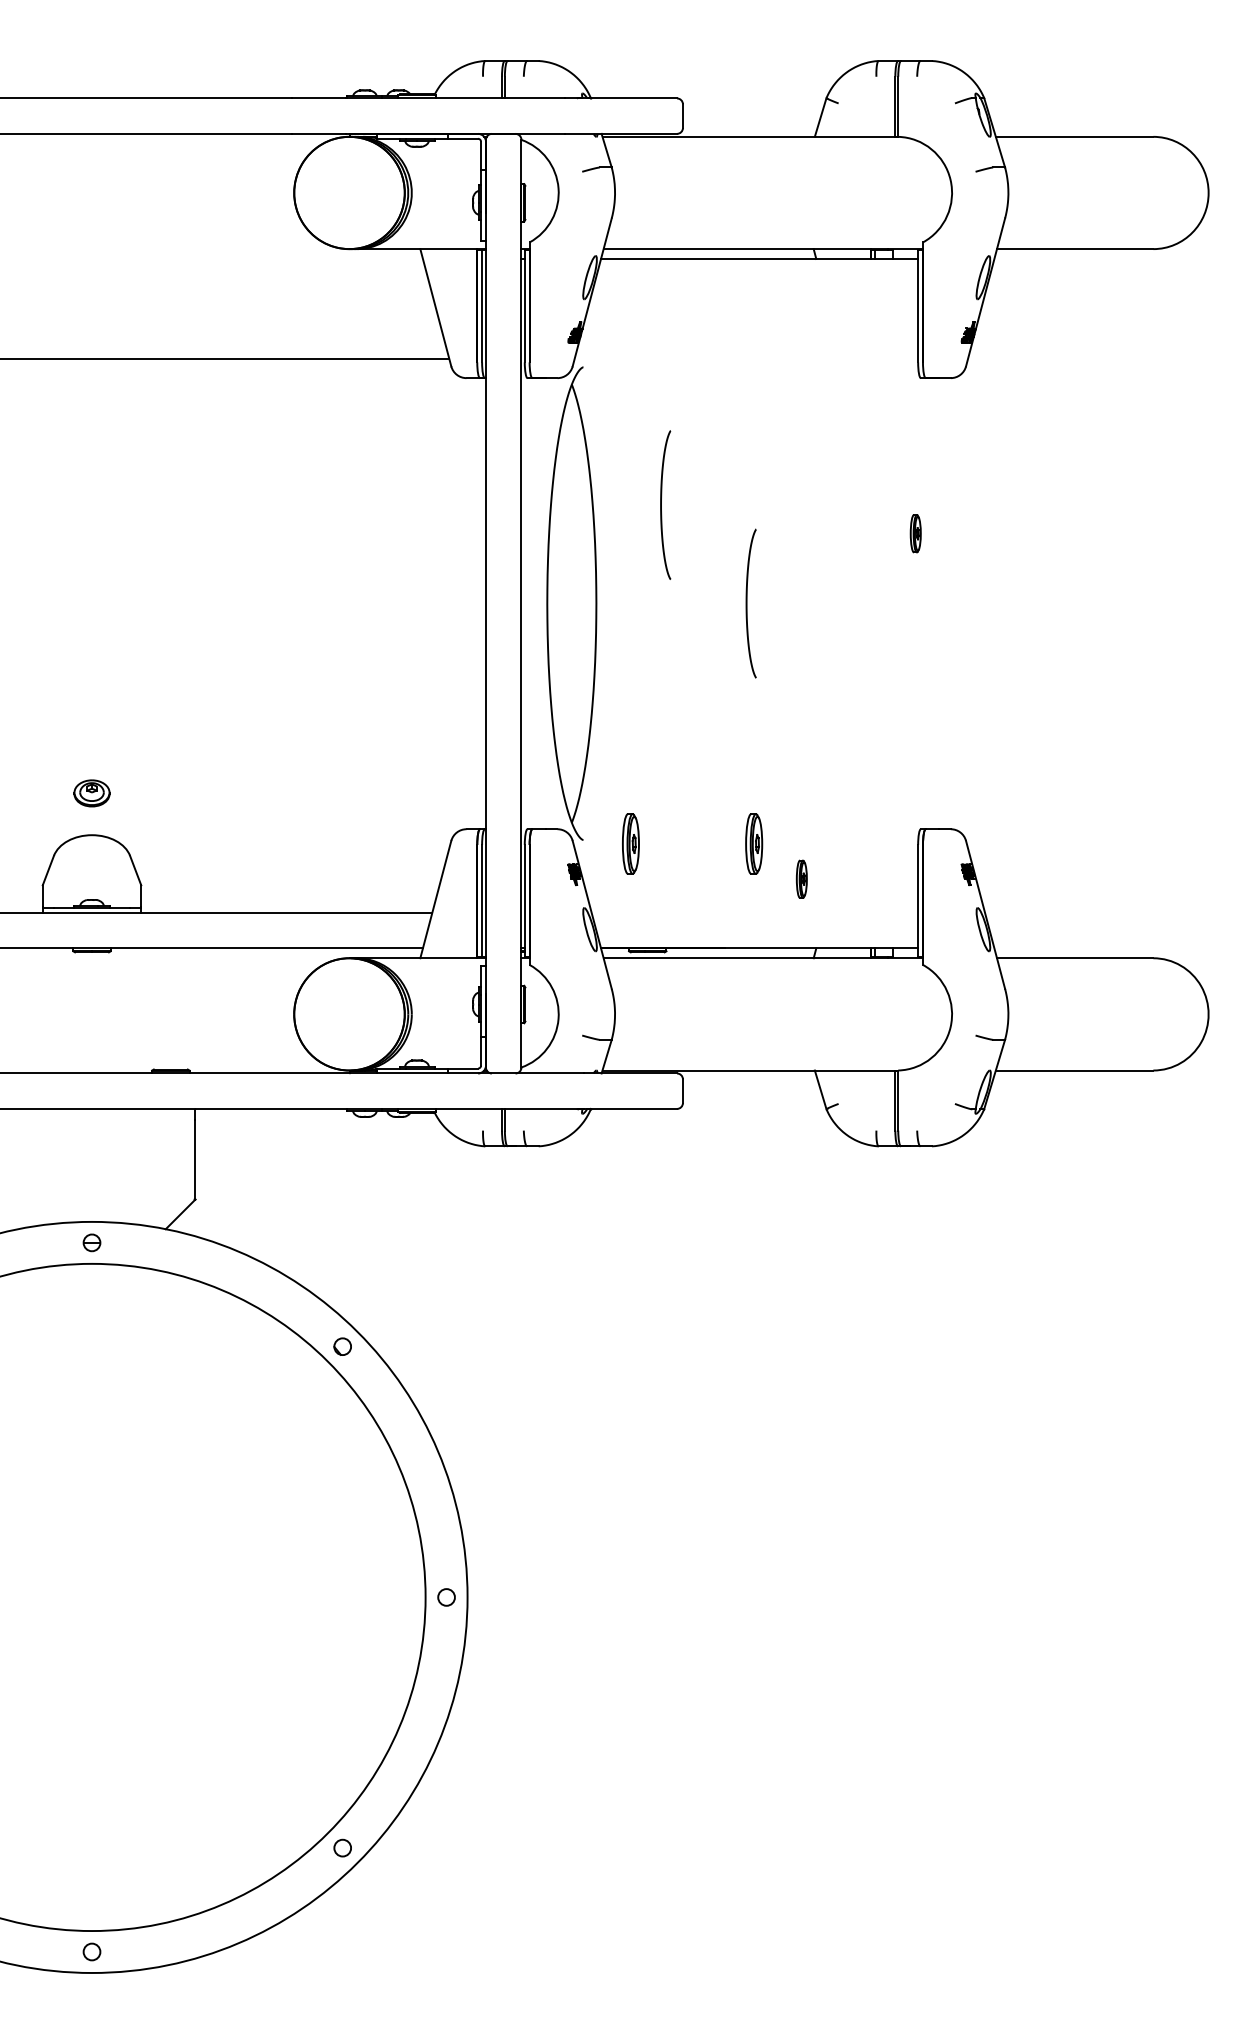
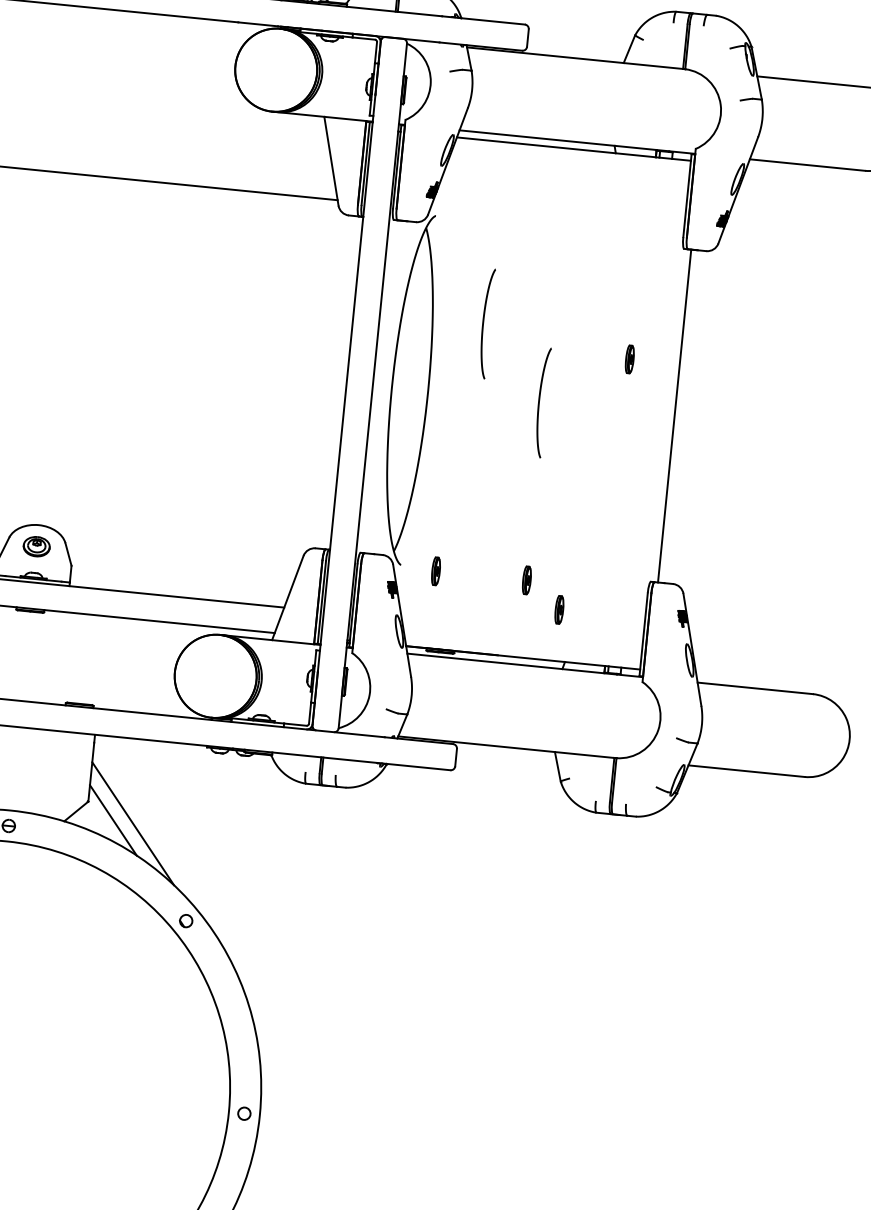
part: (915, 533) -> (629, 359), moved
line: (930, 603) -> (674, 415), added
part: (91, 793) -> (36, 546), moved
part: (631, 843) -> (436, 571), size x0.62
part: (754, 843) -> (527, 580), size x0.62
line: (231, 1221) -> (113, 820), added
line: (258, 1223) -> (133, 823), added

